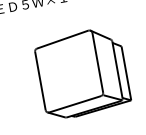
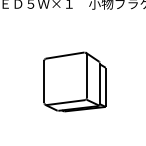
part: (82, 73) -> (74, 81), size x0.71

